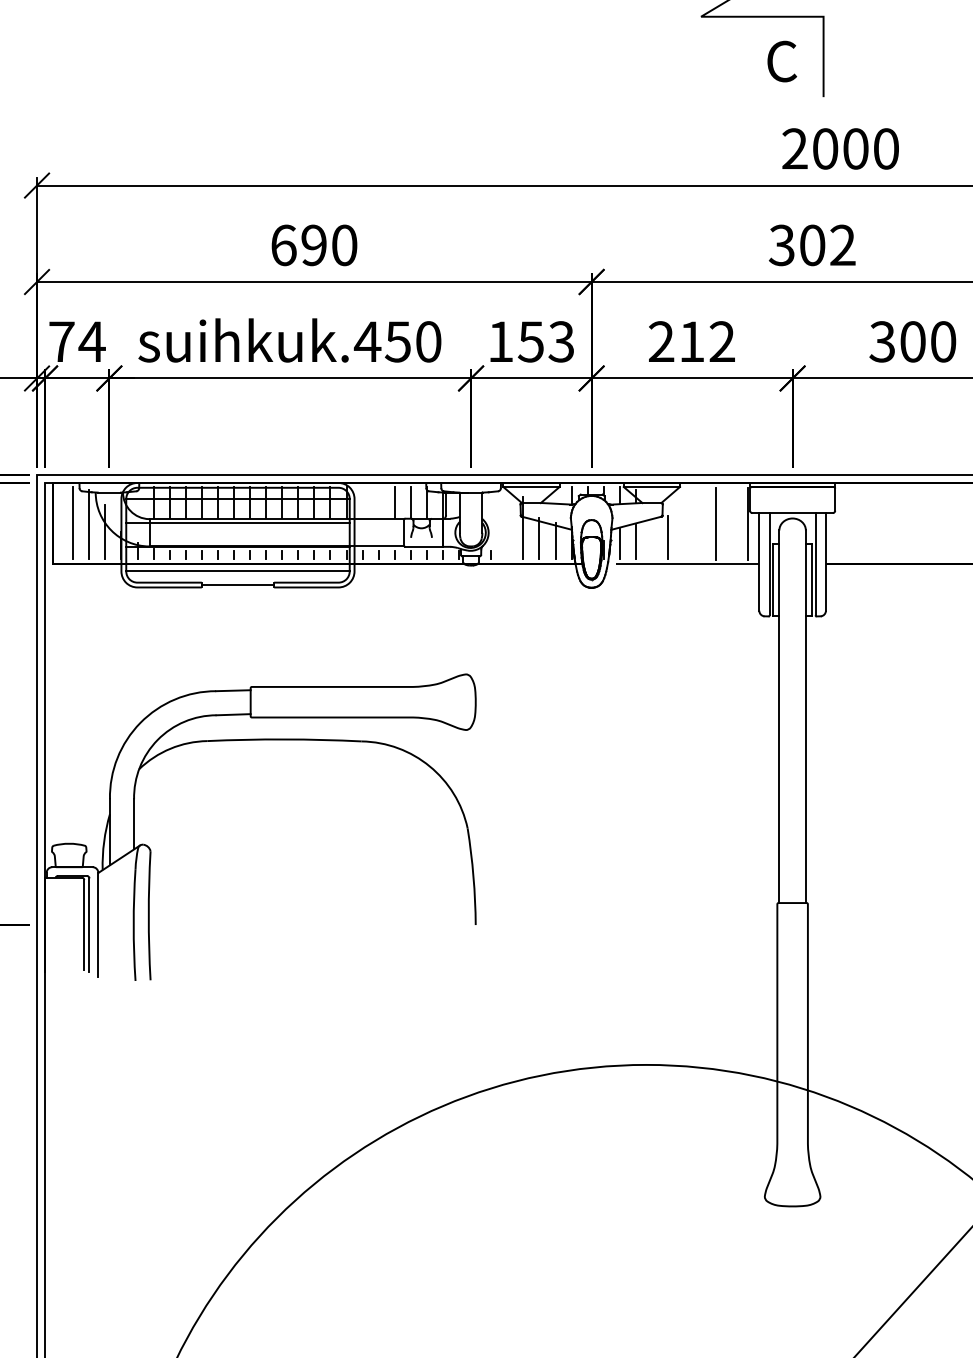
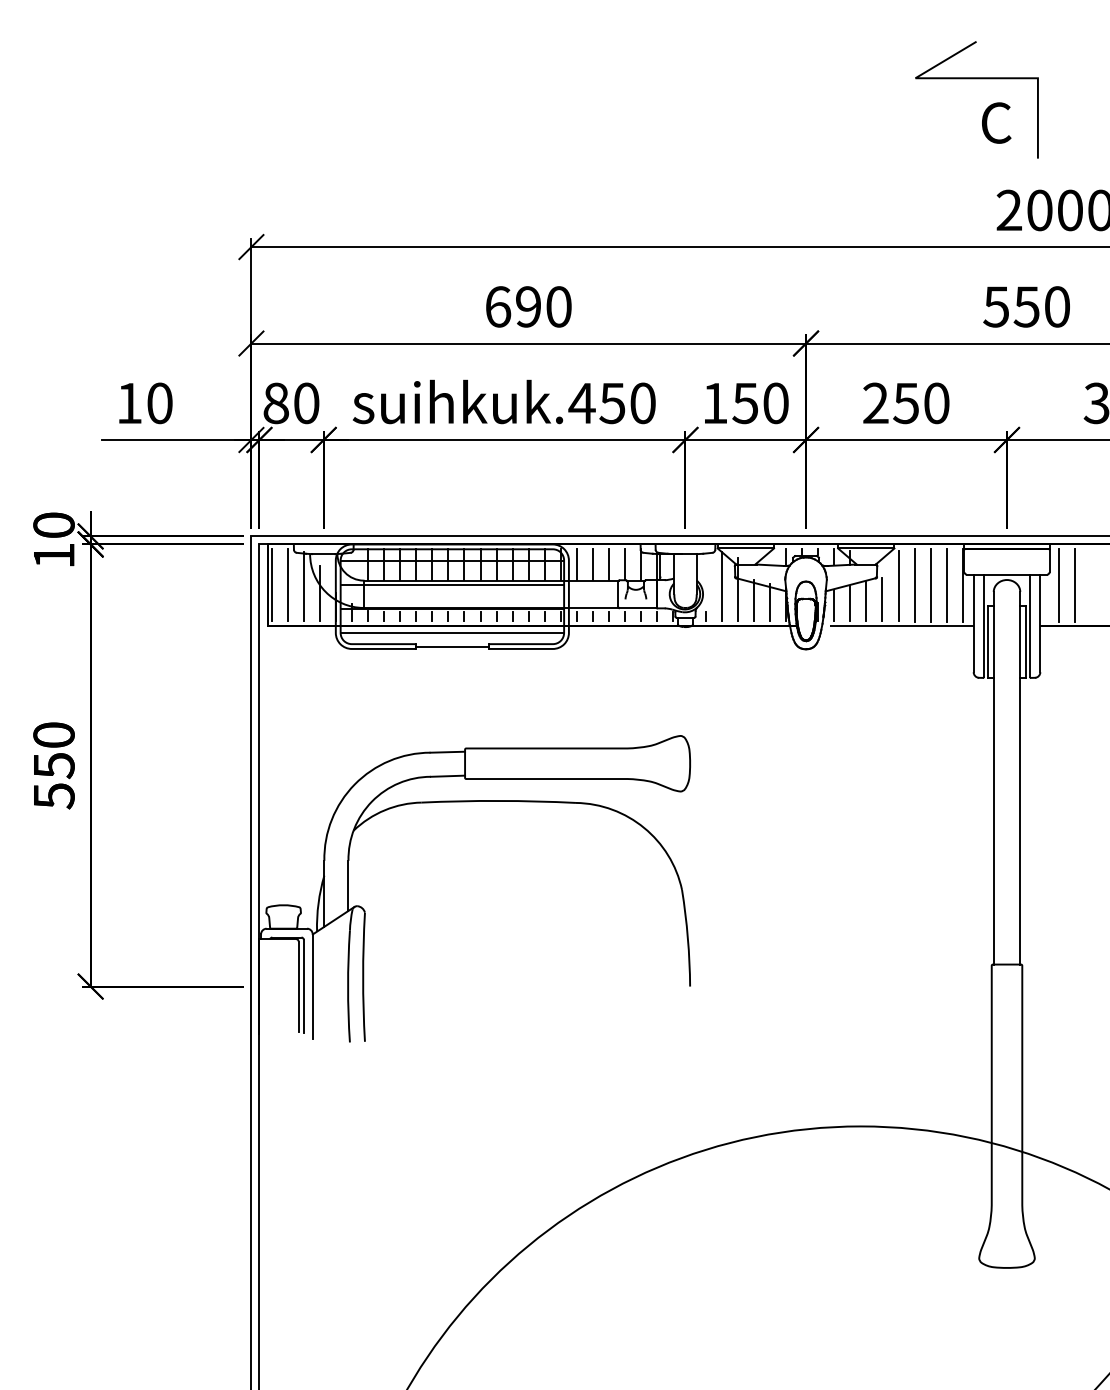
text: (812, 244) -> (1026, 306), 302 -> 550
text: (77, 341) -> (291, 403), 74 -> 80
text: (561, 341) -> (775, 403), 153 -> 150
text: (707, 341) -> (921, 403), 212 -> 250
line: (362, 501) -> (576, 563), added
line: (379, 501) -> (593, 563), added
line: (57, 522) -> (271, 584), added
line: (507, 523) -> (721, 585), added
line: (684, 523) -> (898, 585), added
line: (700, 523) -> (914, 585), added
line: (732, 523) -> (946, 585), added
line: (845, 523) -> (1059, 585), added
line: (861, 523) -> (1075, 585), added
line: (652, 539) -> (866, 601), added

